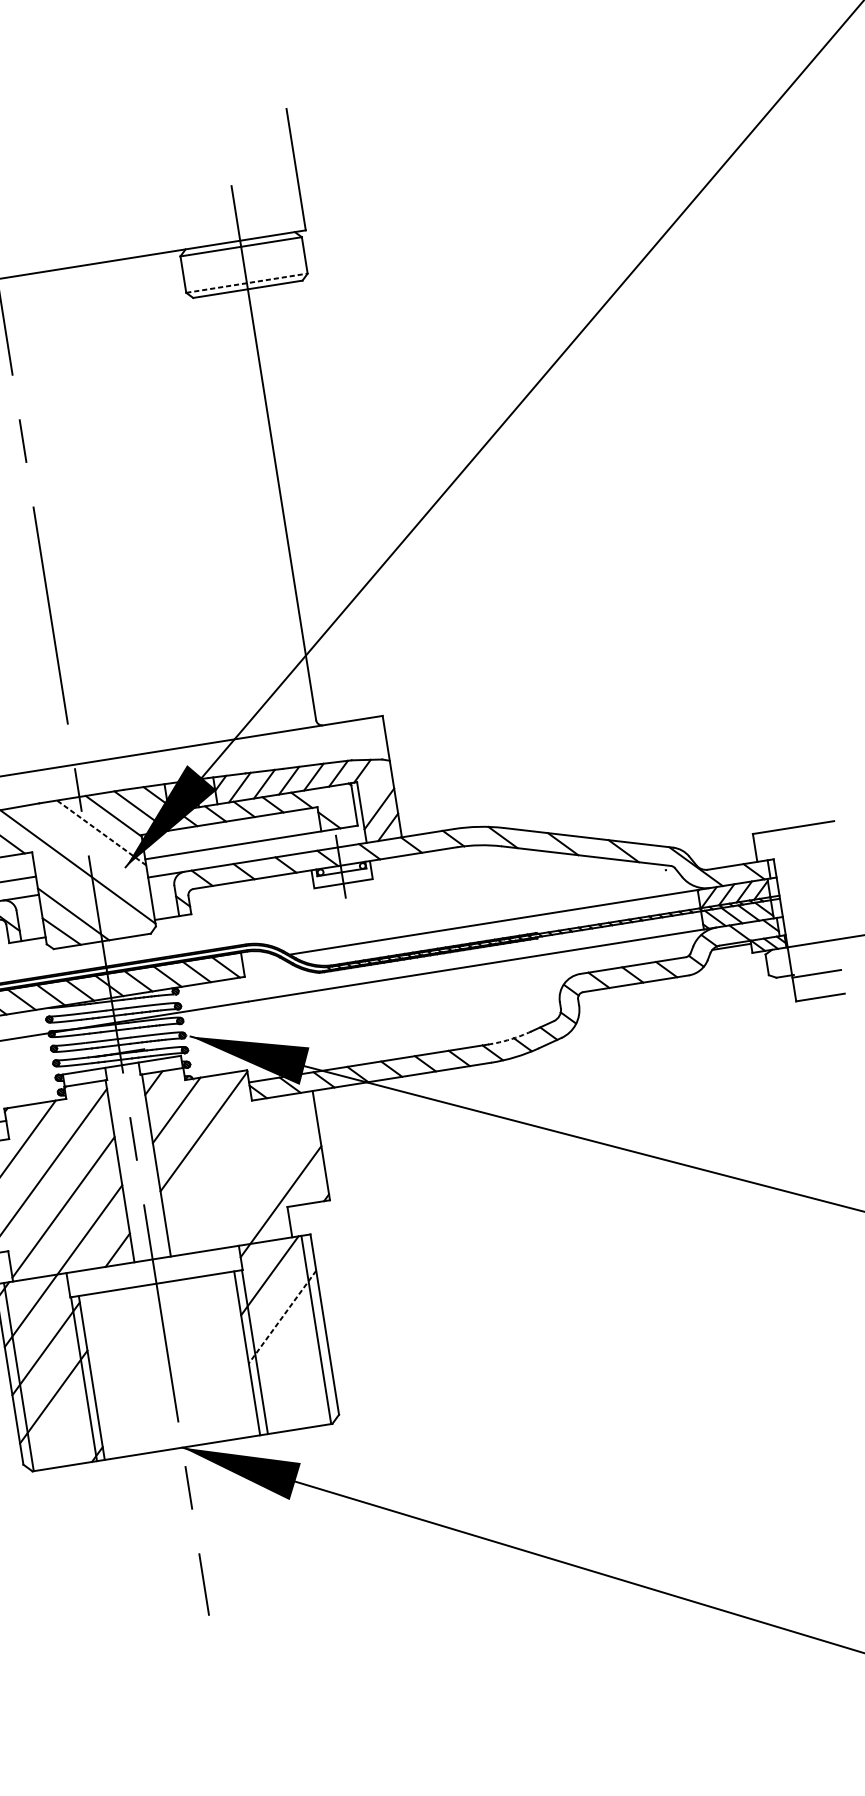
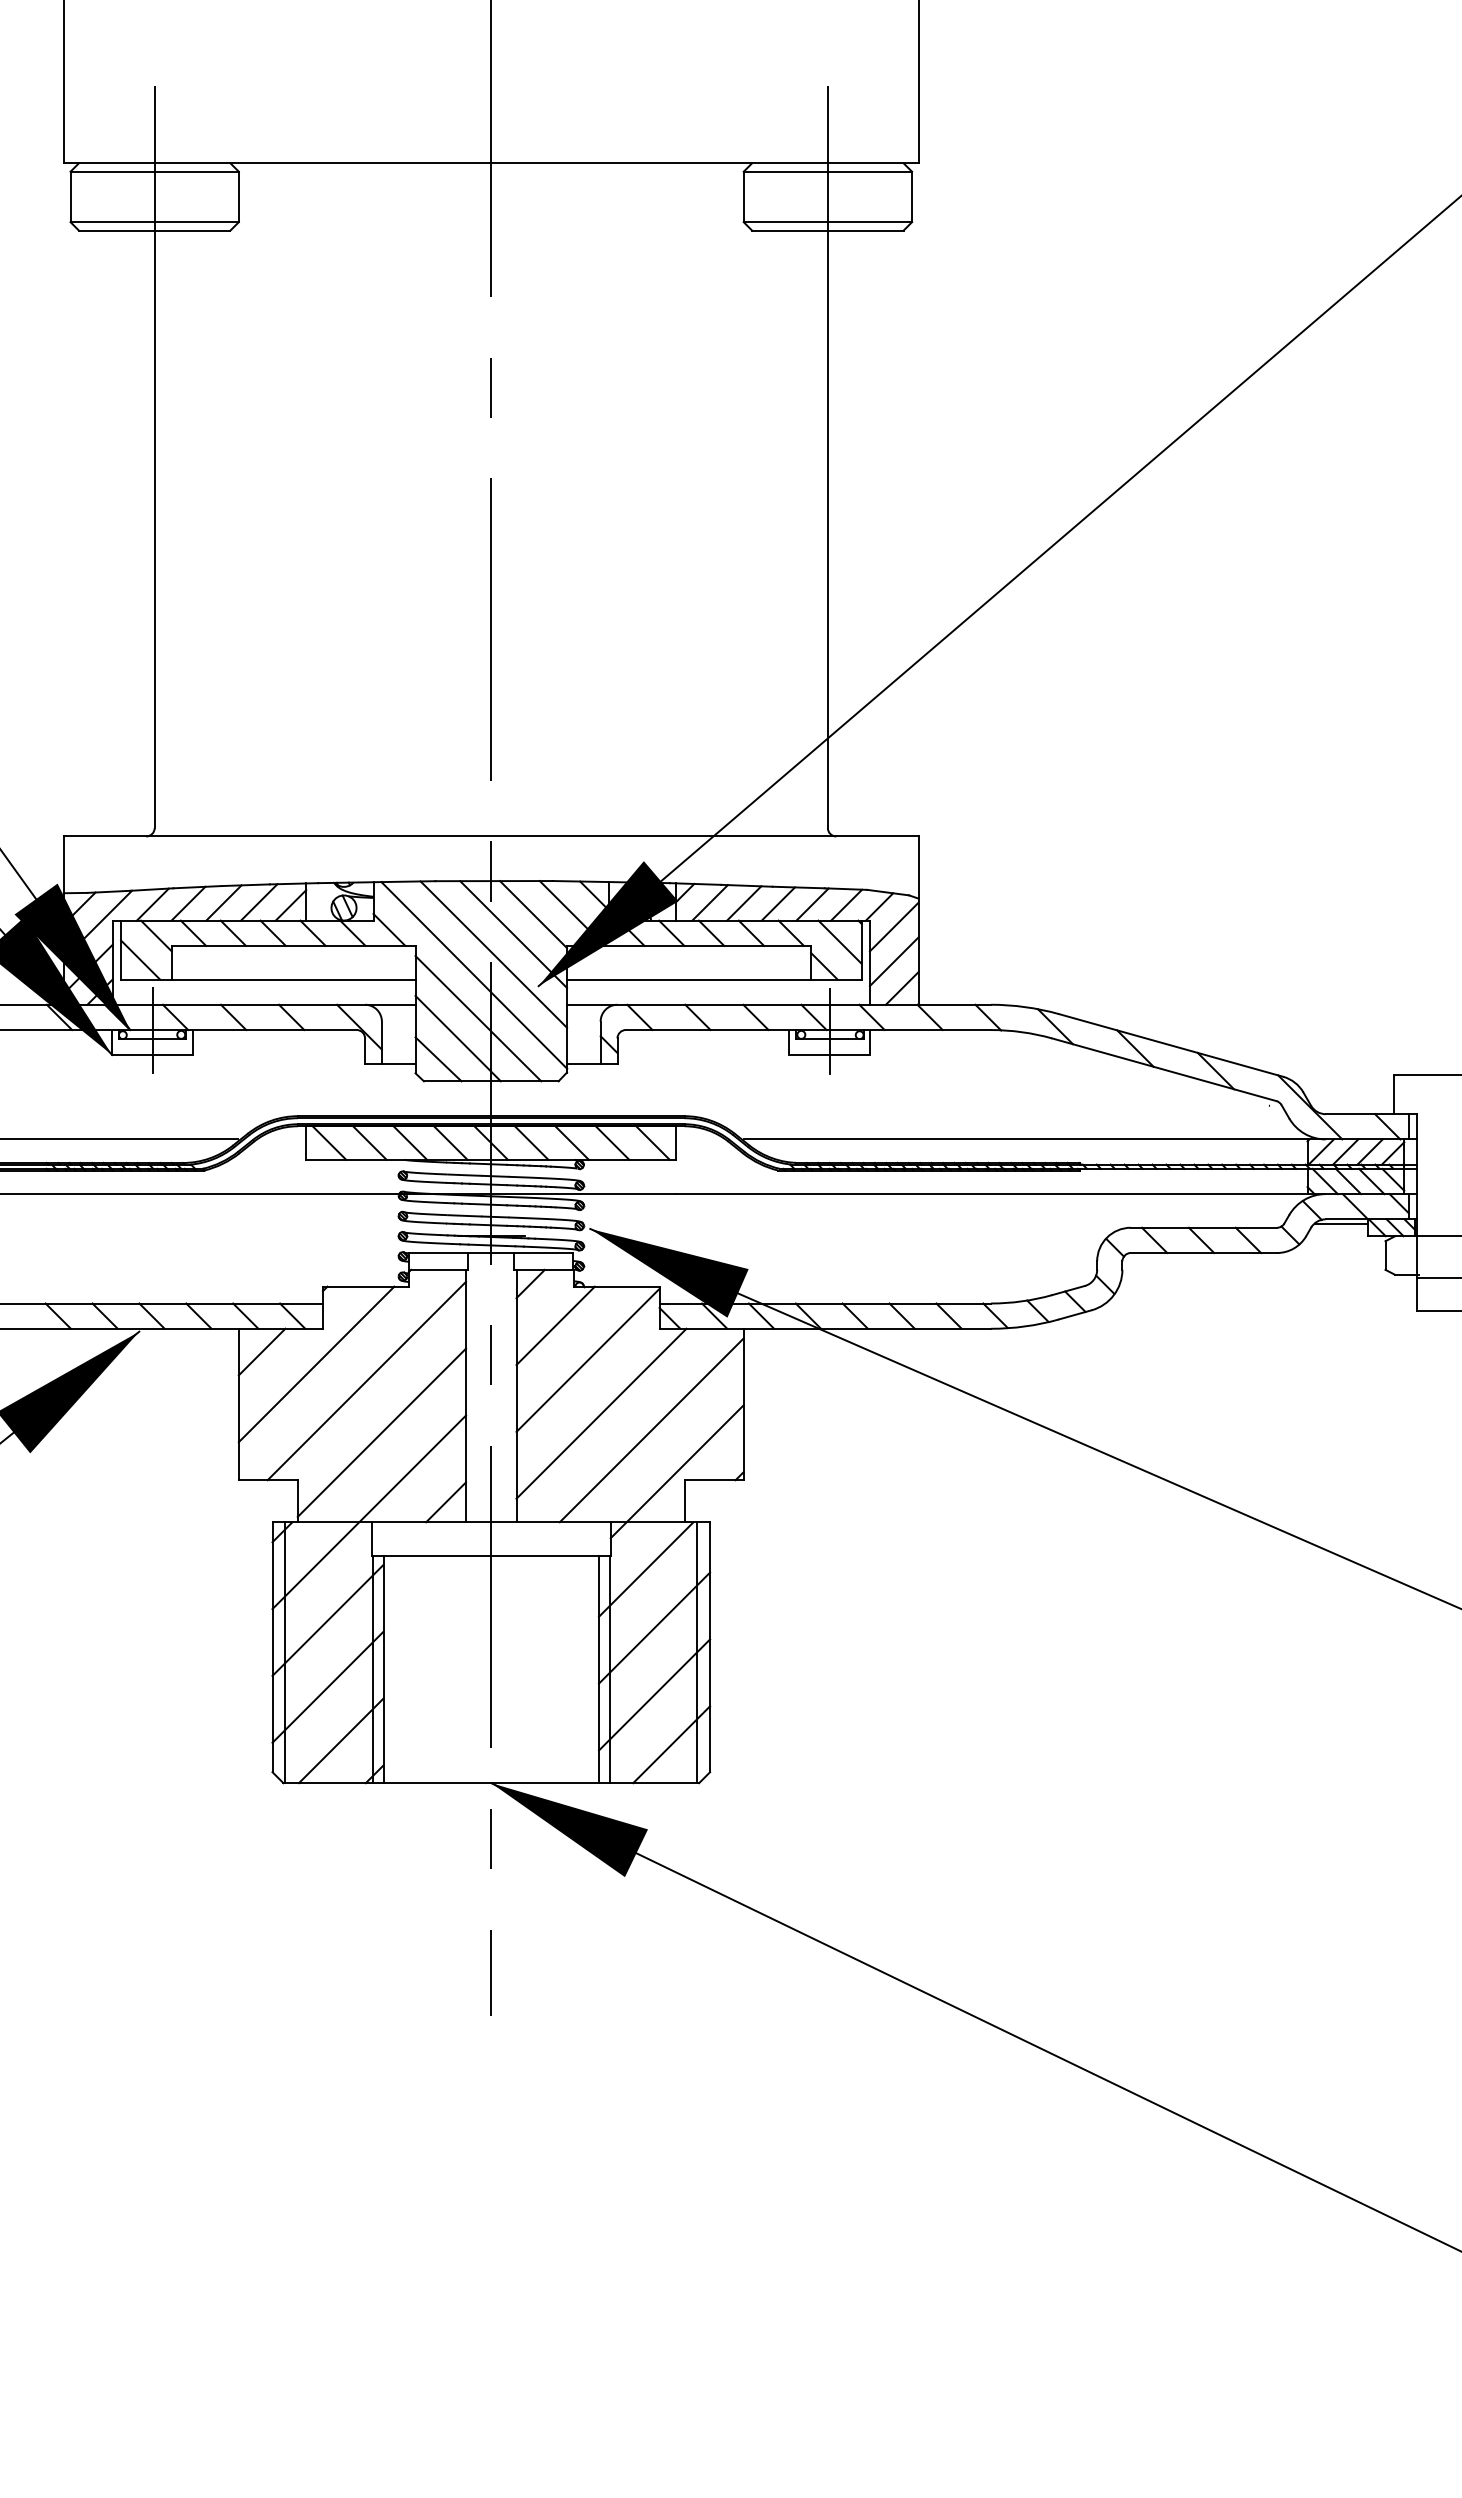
line: (247, 283) -> (828, 222), dashed -> solid
line: (374, 783) -> (893, 926), added
line: (337, 800) -> (839, 941), added
line: (101, 832) -> (513, 934), dashed -> solid
line: (89, 849) -> (493, 954), added
line: (85, 897) -> (478, 1018), added
arc: (509, 1039) -> (1021, 1301), dashed -> solid
line: (219, 1168) -> (601, 1413), added
line: (257, 1174) -> (651, 1430), added
line: (282, 1317) -> (654, 1628), dashed -> solid
line: (290, 1365) -> (654, 1694), added
line: (308, 1399) -> (671, 1744), added
line: (68, 1434) -> (340, 1740), added

